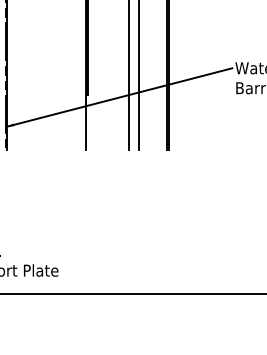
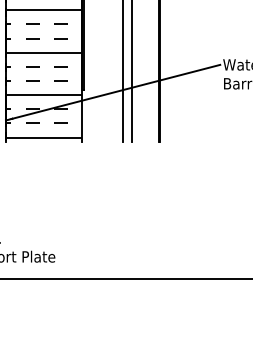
hatch: (46, 77) -> (43, 73), added

